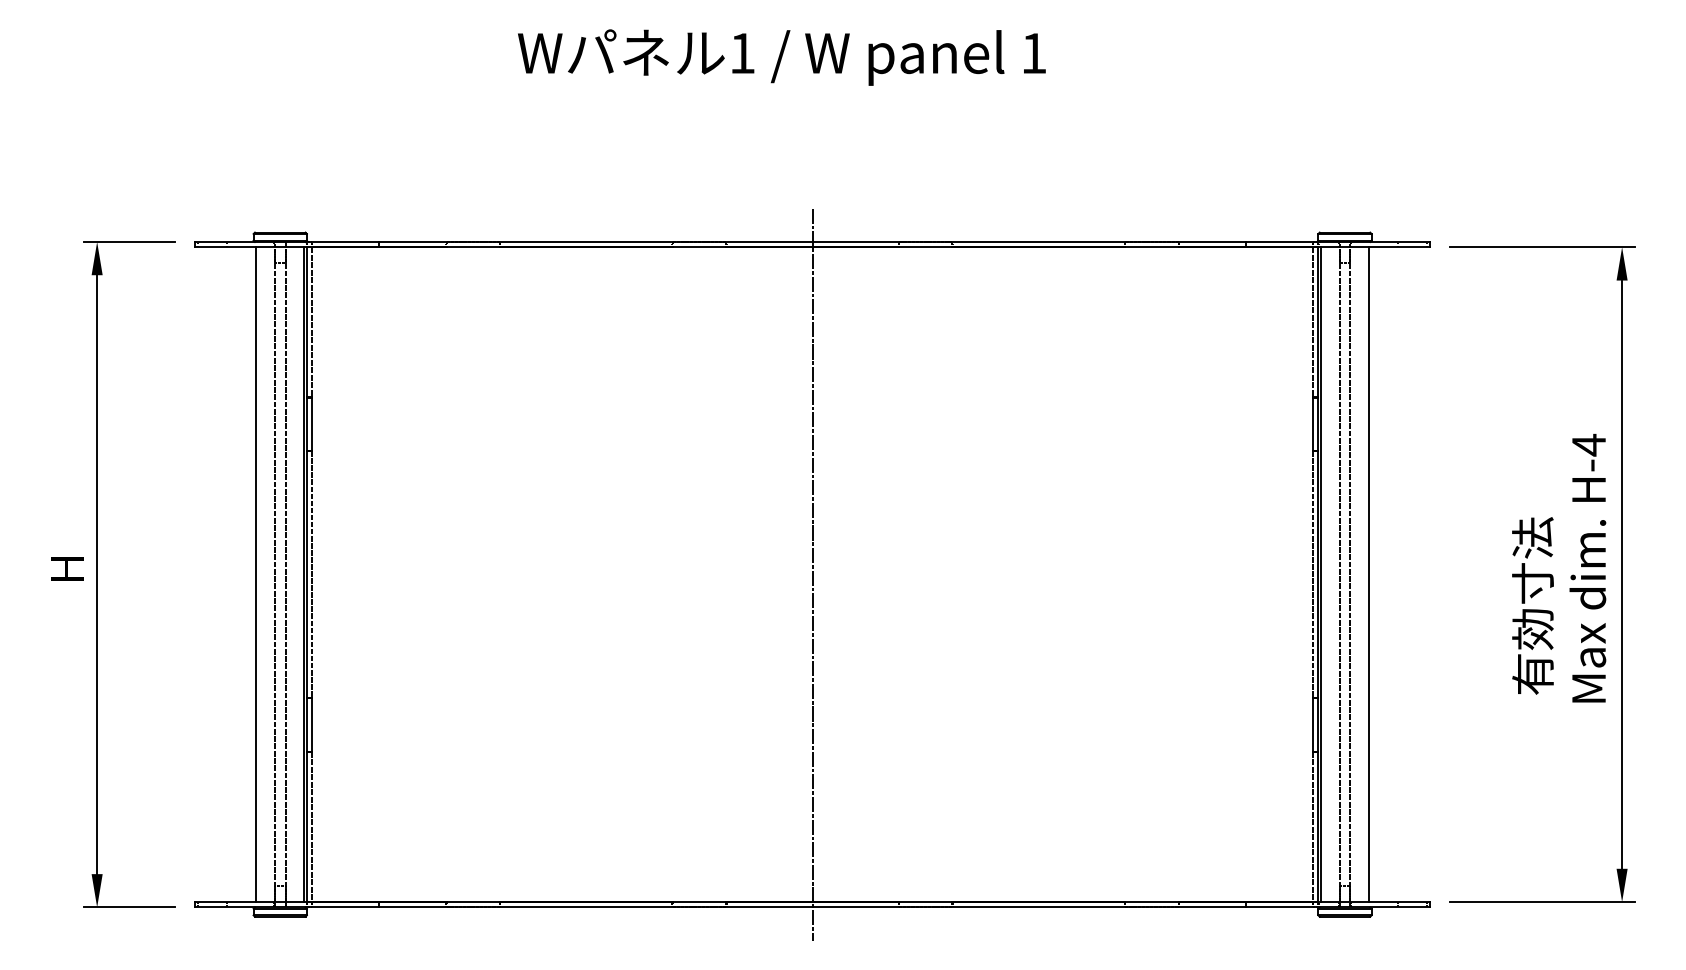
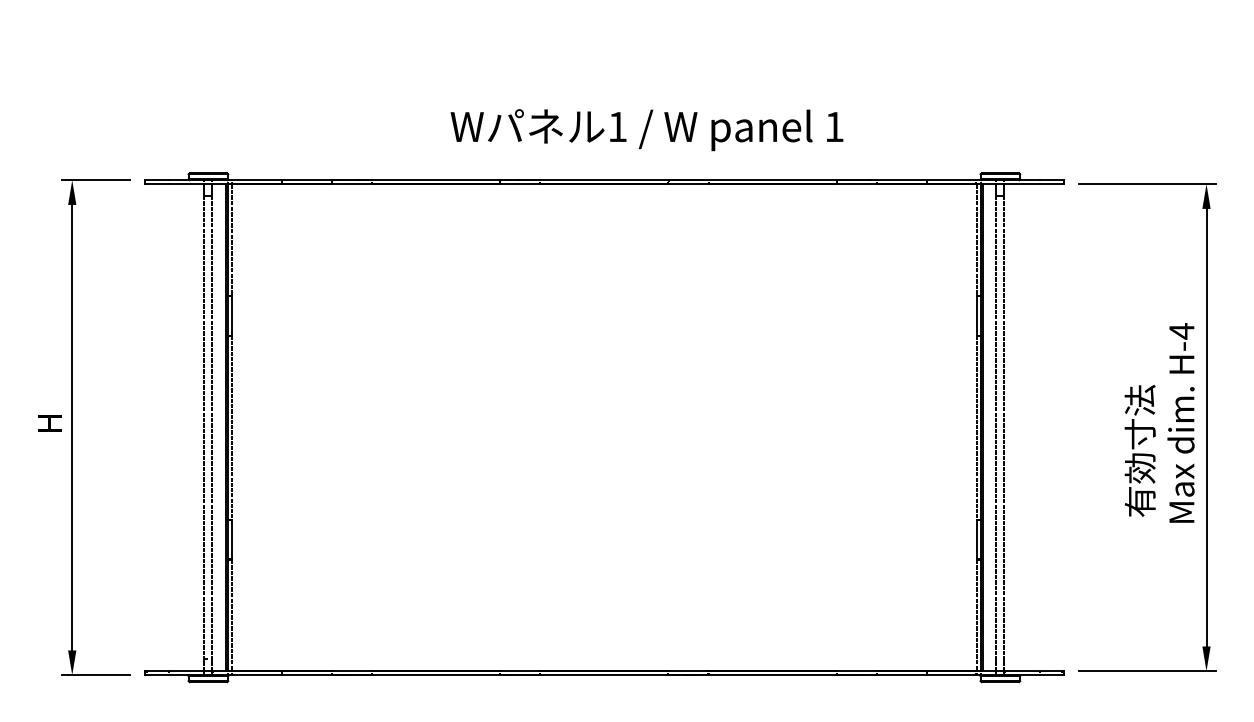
text: (781, 57) -> (646, 130), moved
line: (256, 574) -> (190, 427), removed
line: (812, 574) -> (604, 427), removed
line: (1368, 574) -> (1017, 427), removed

